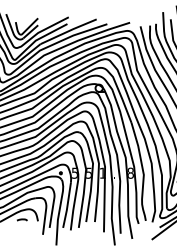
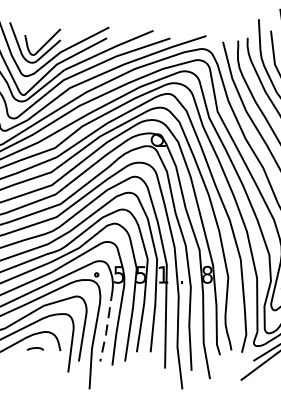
line: (67, 206) -> (107, 327), solid -> dashed

